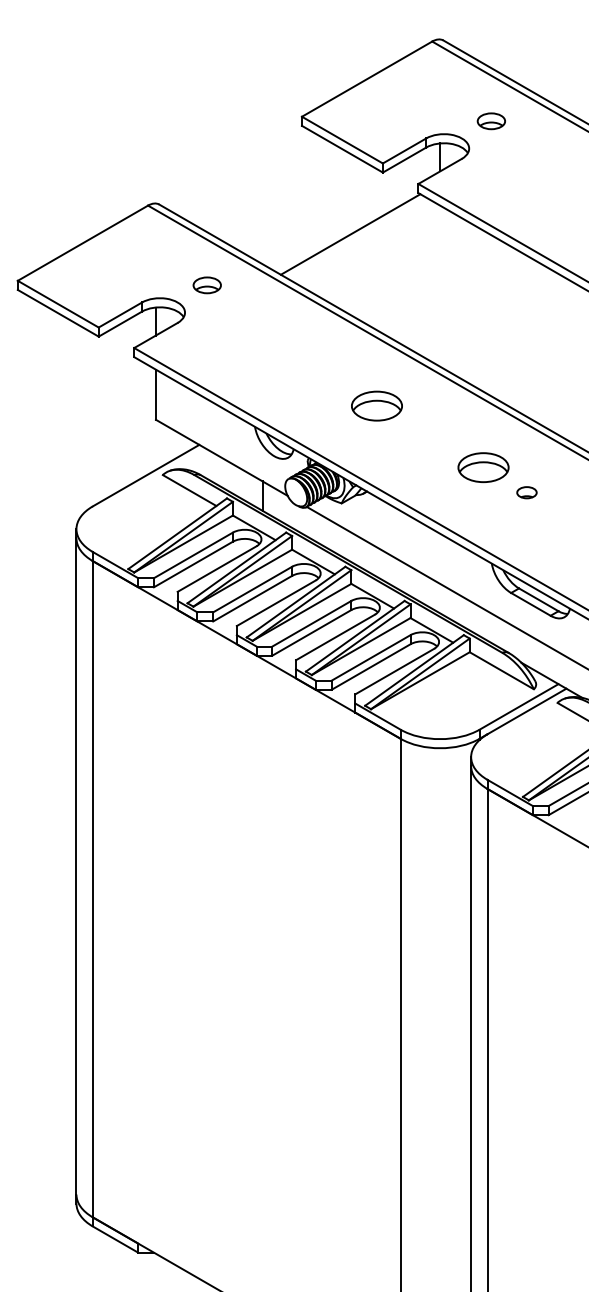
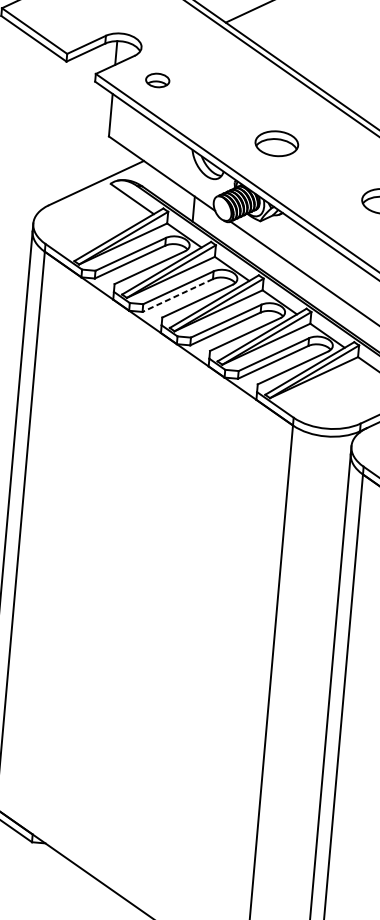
part: (206, 285) -> (157, 80), moved
part: (376, 405) -> (276, 143), moved
line: (252, 598) -> (177, 295), solid -> dashed

